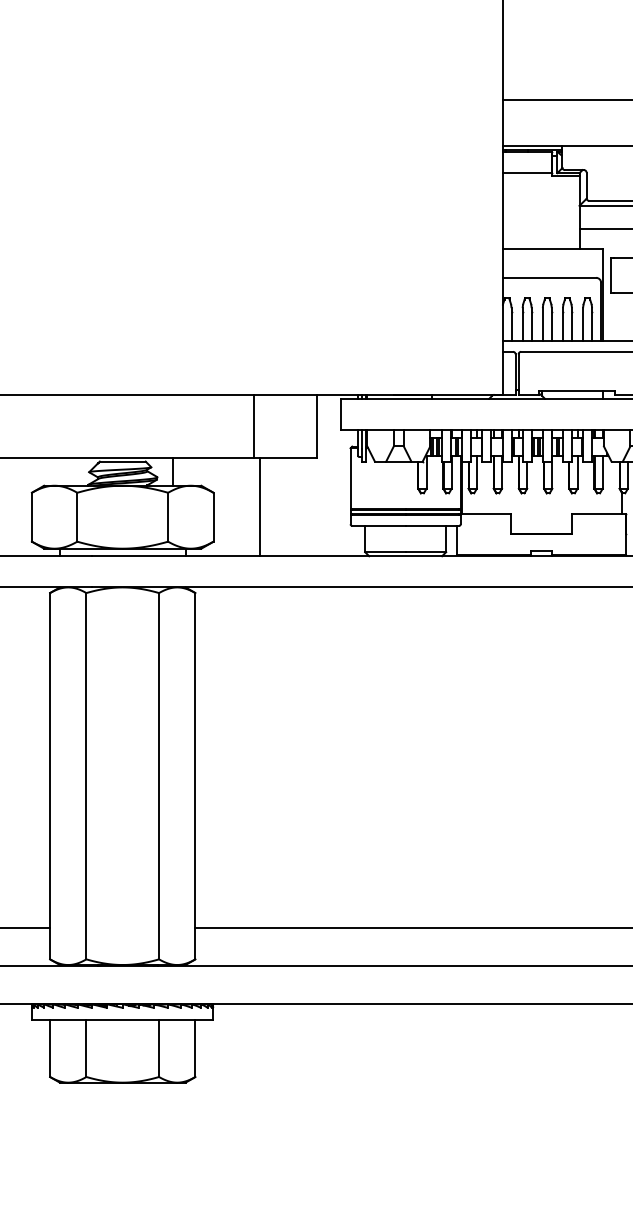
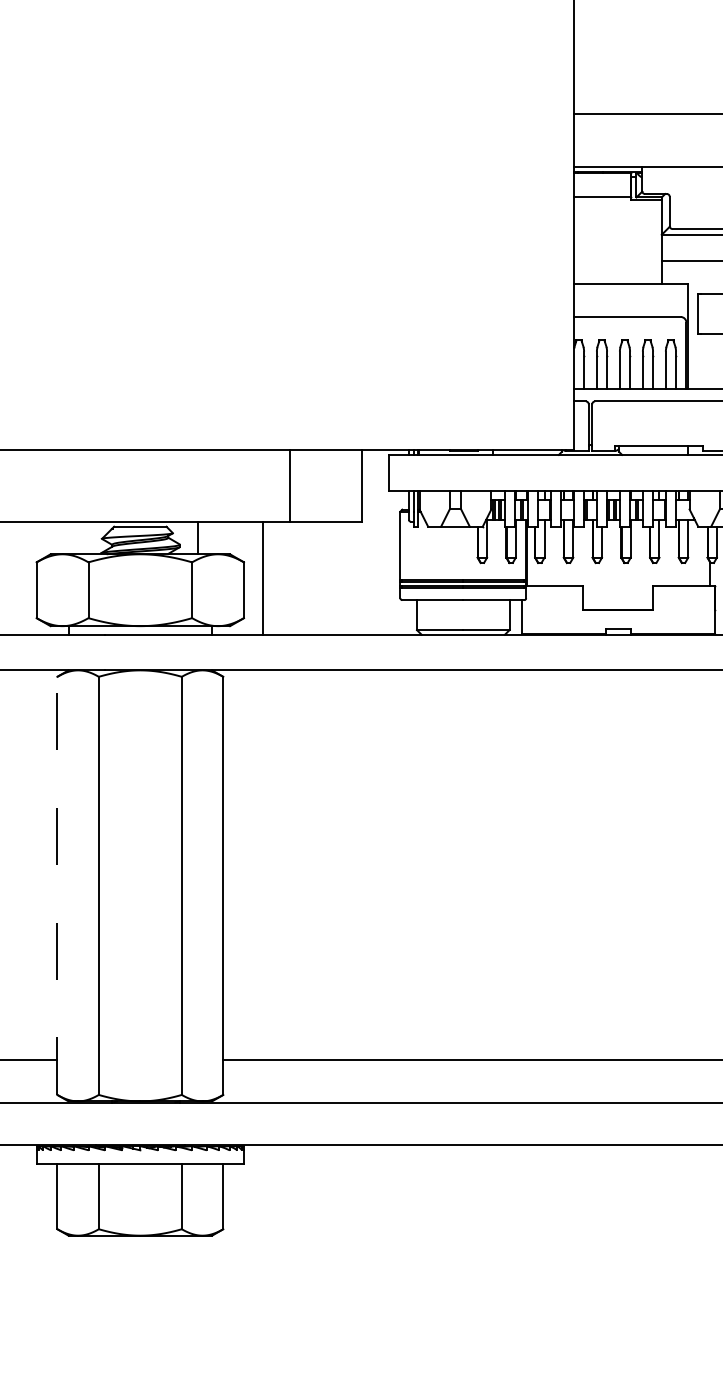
line: (260, 506) -> (263, 578), moved
line: (50, 775) -> (57, 885), solid -> dashed

